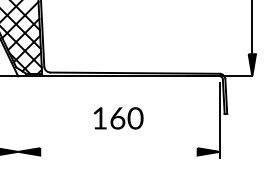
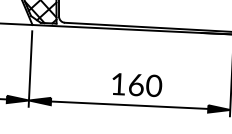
text: (118, 118) -> (137, 85), moved
line: (18, 120) -> (30, 69), added
line: (118, 151) -> (129, 104), added

